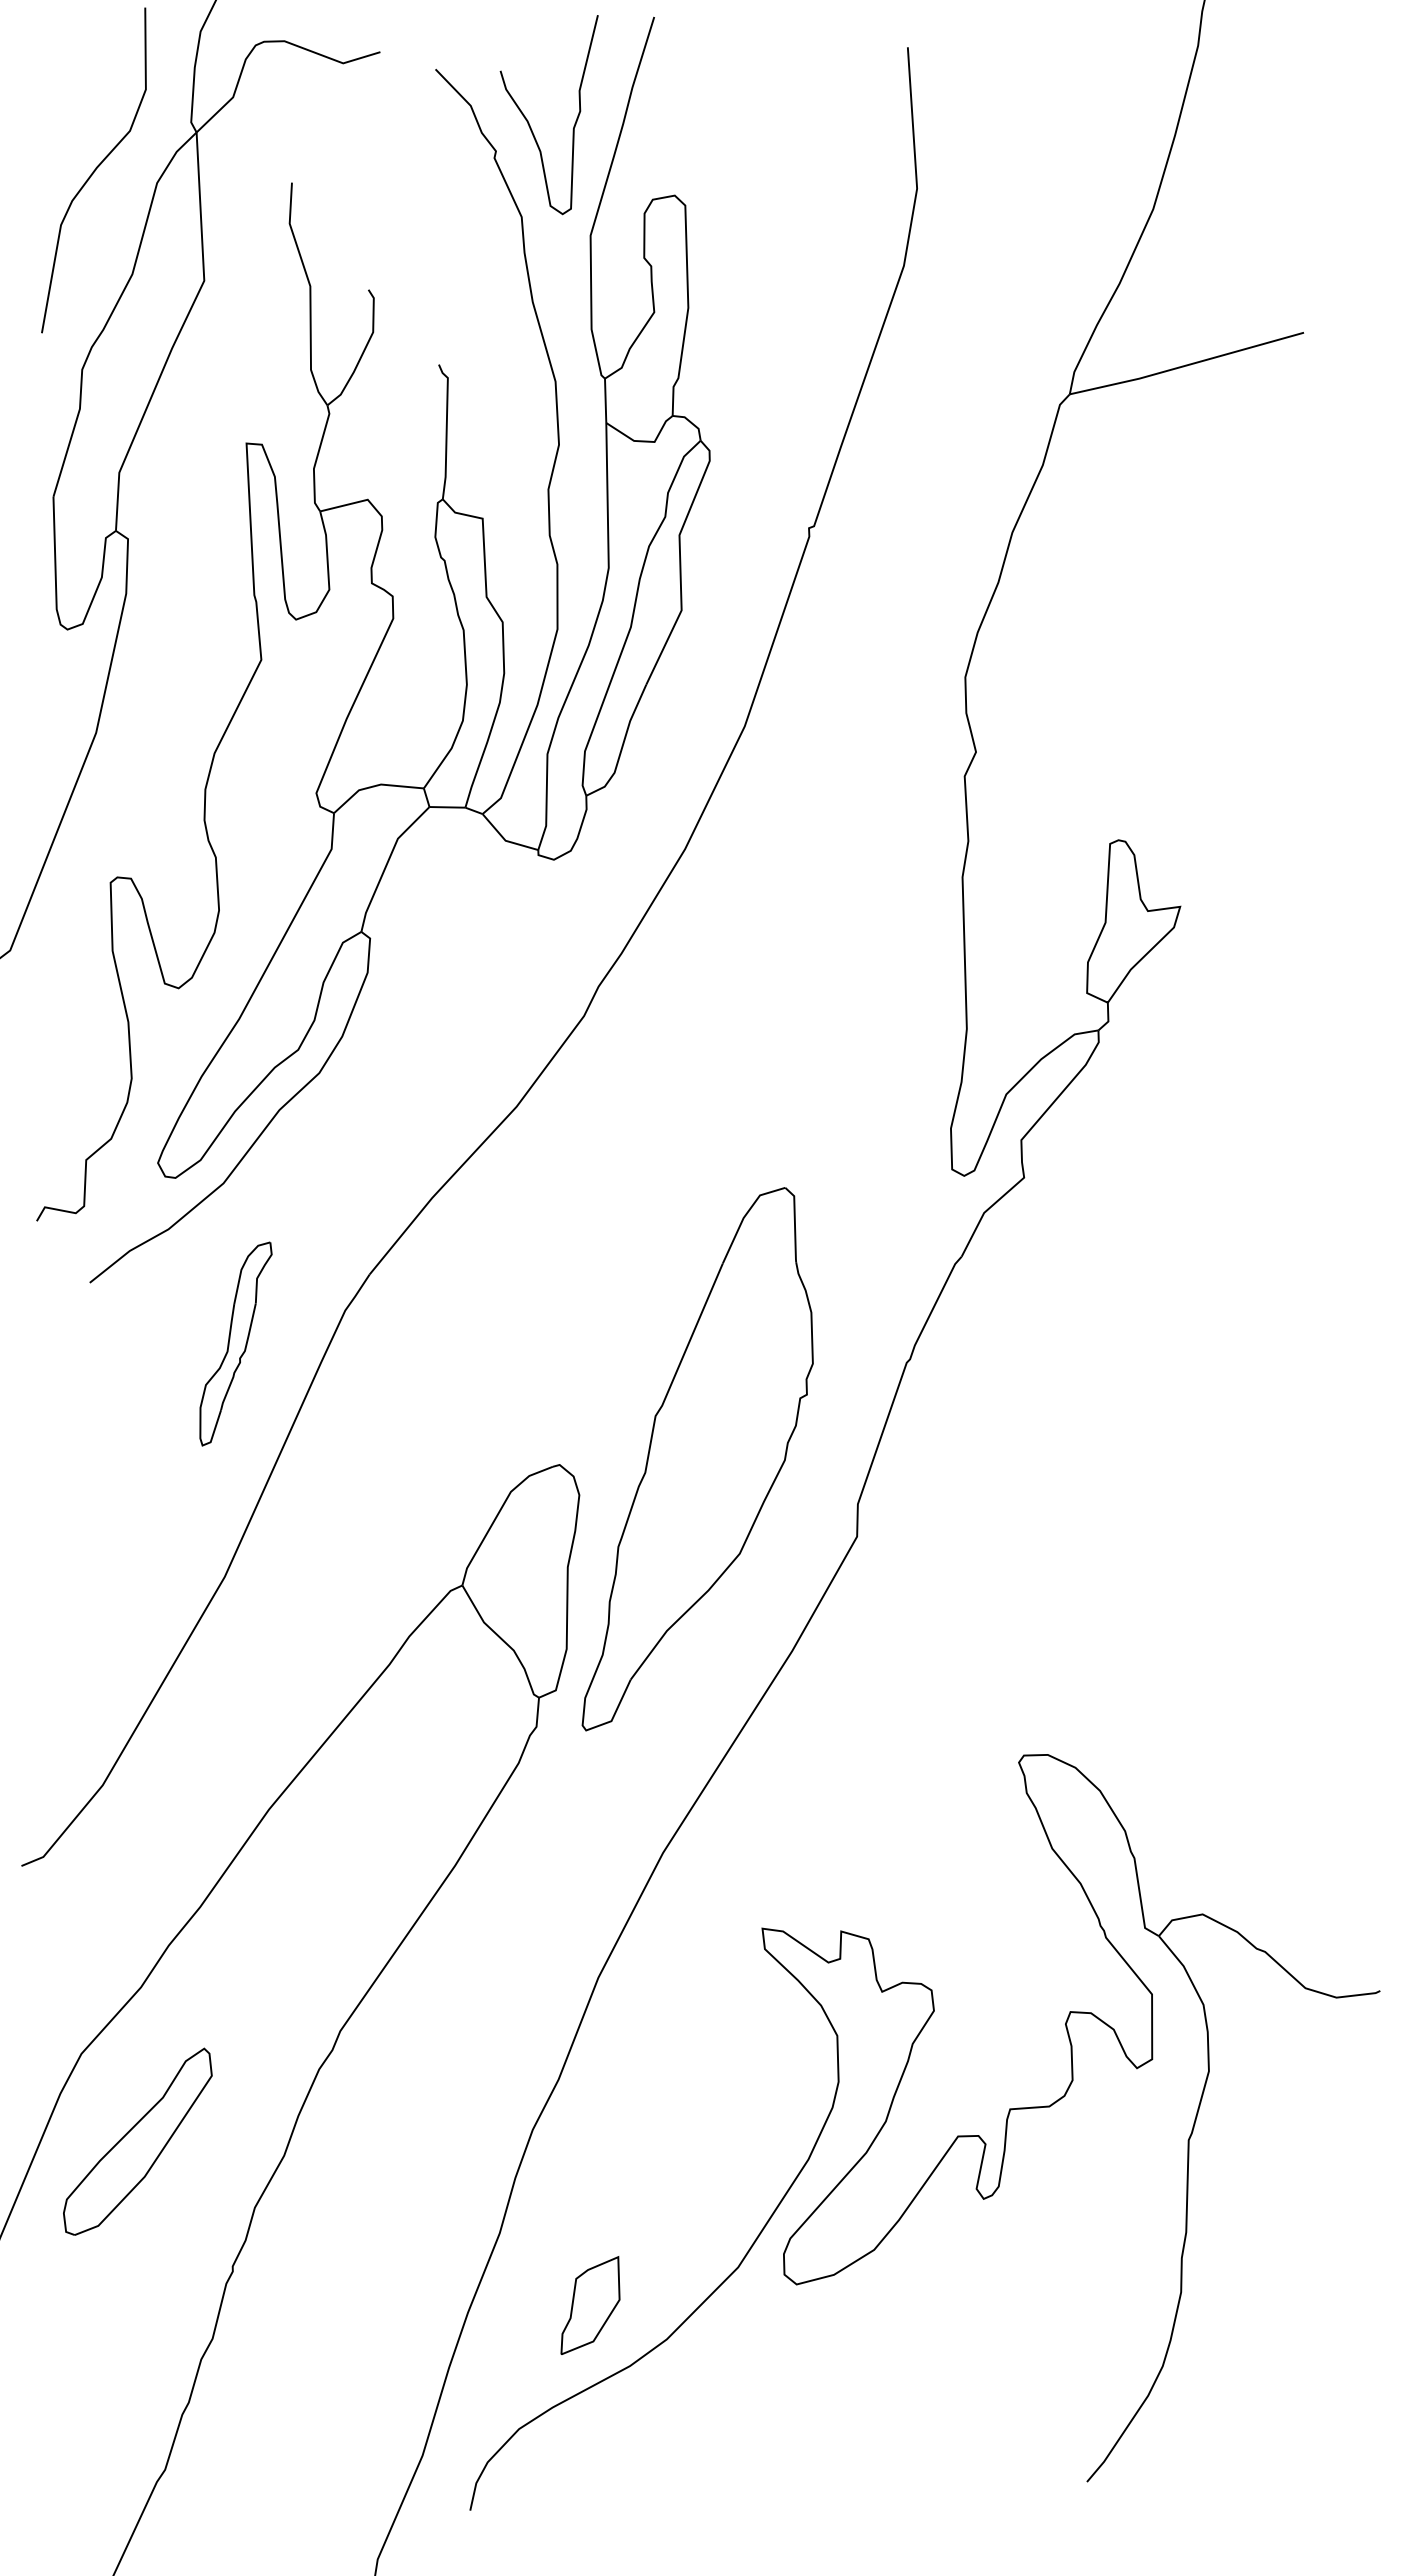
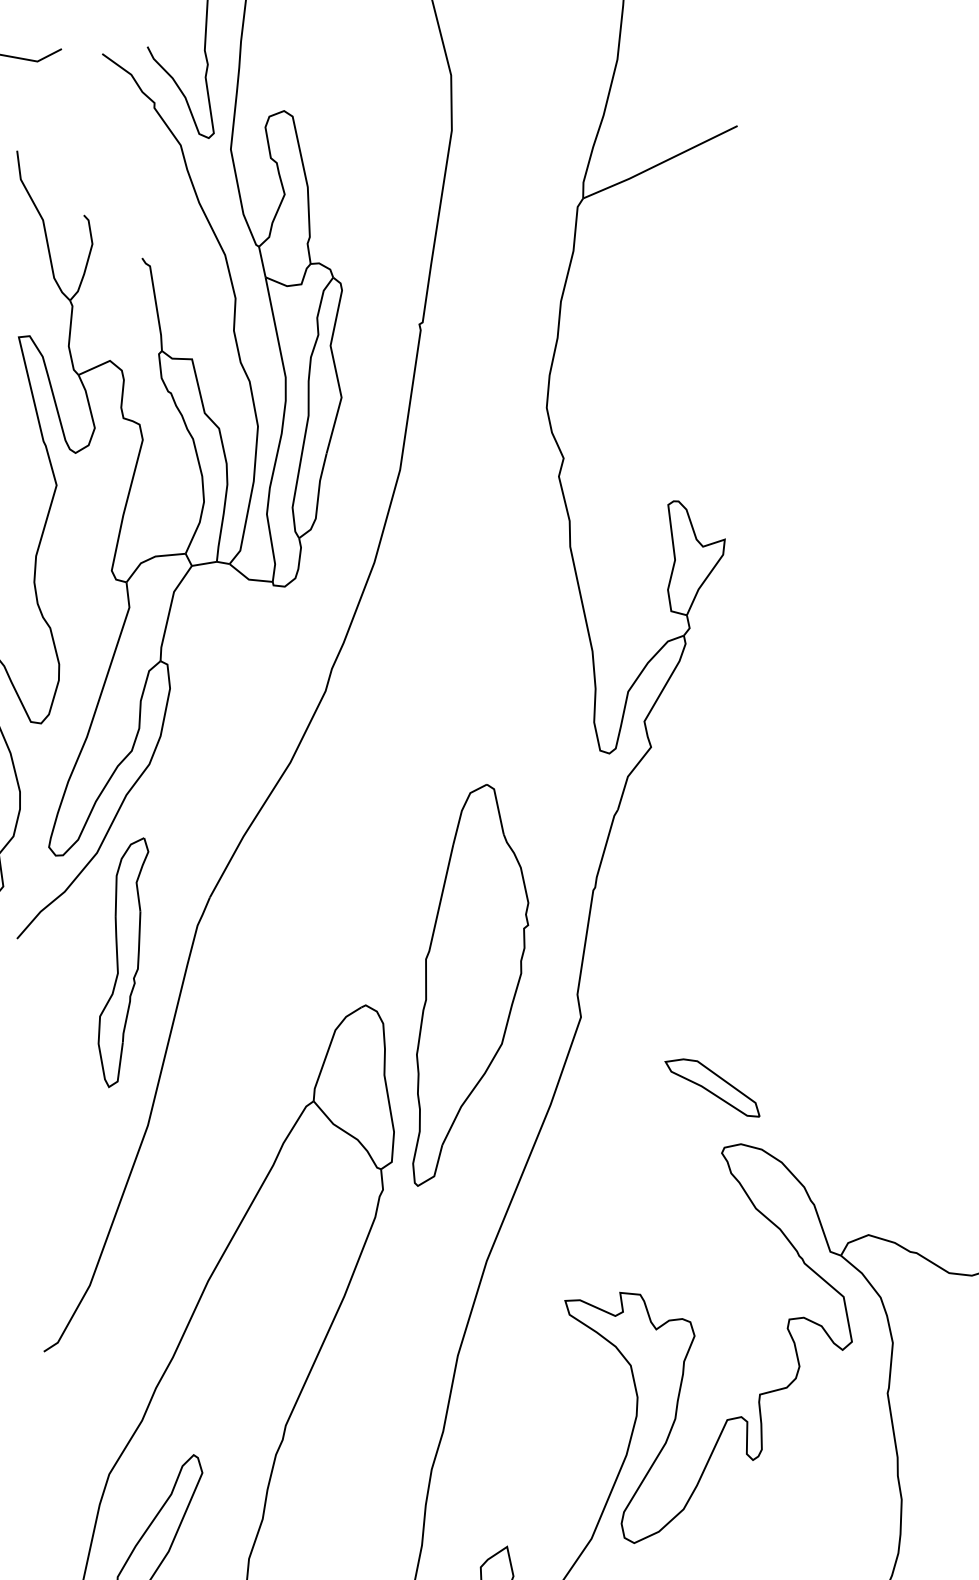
part: (235, 1343) -> (125, 962), size x1.67
part: (1021, 1670) -> (712, 1089), added

